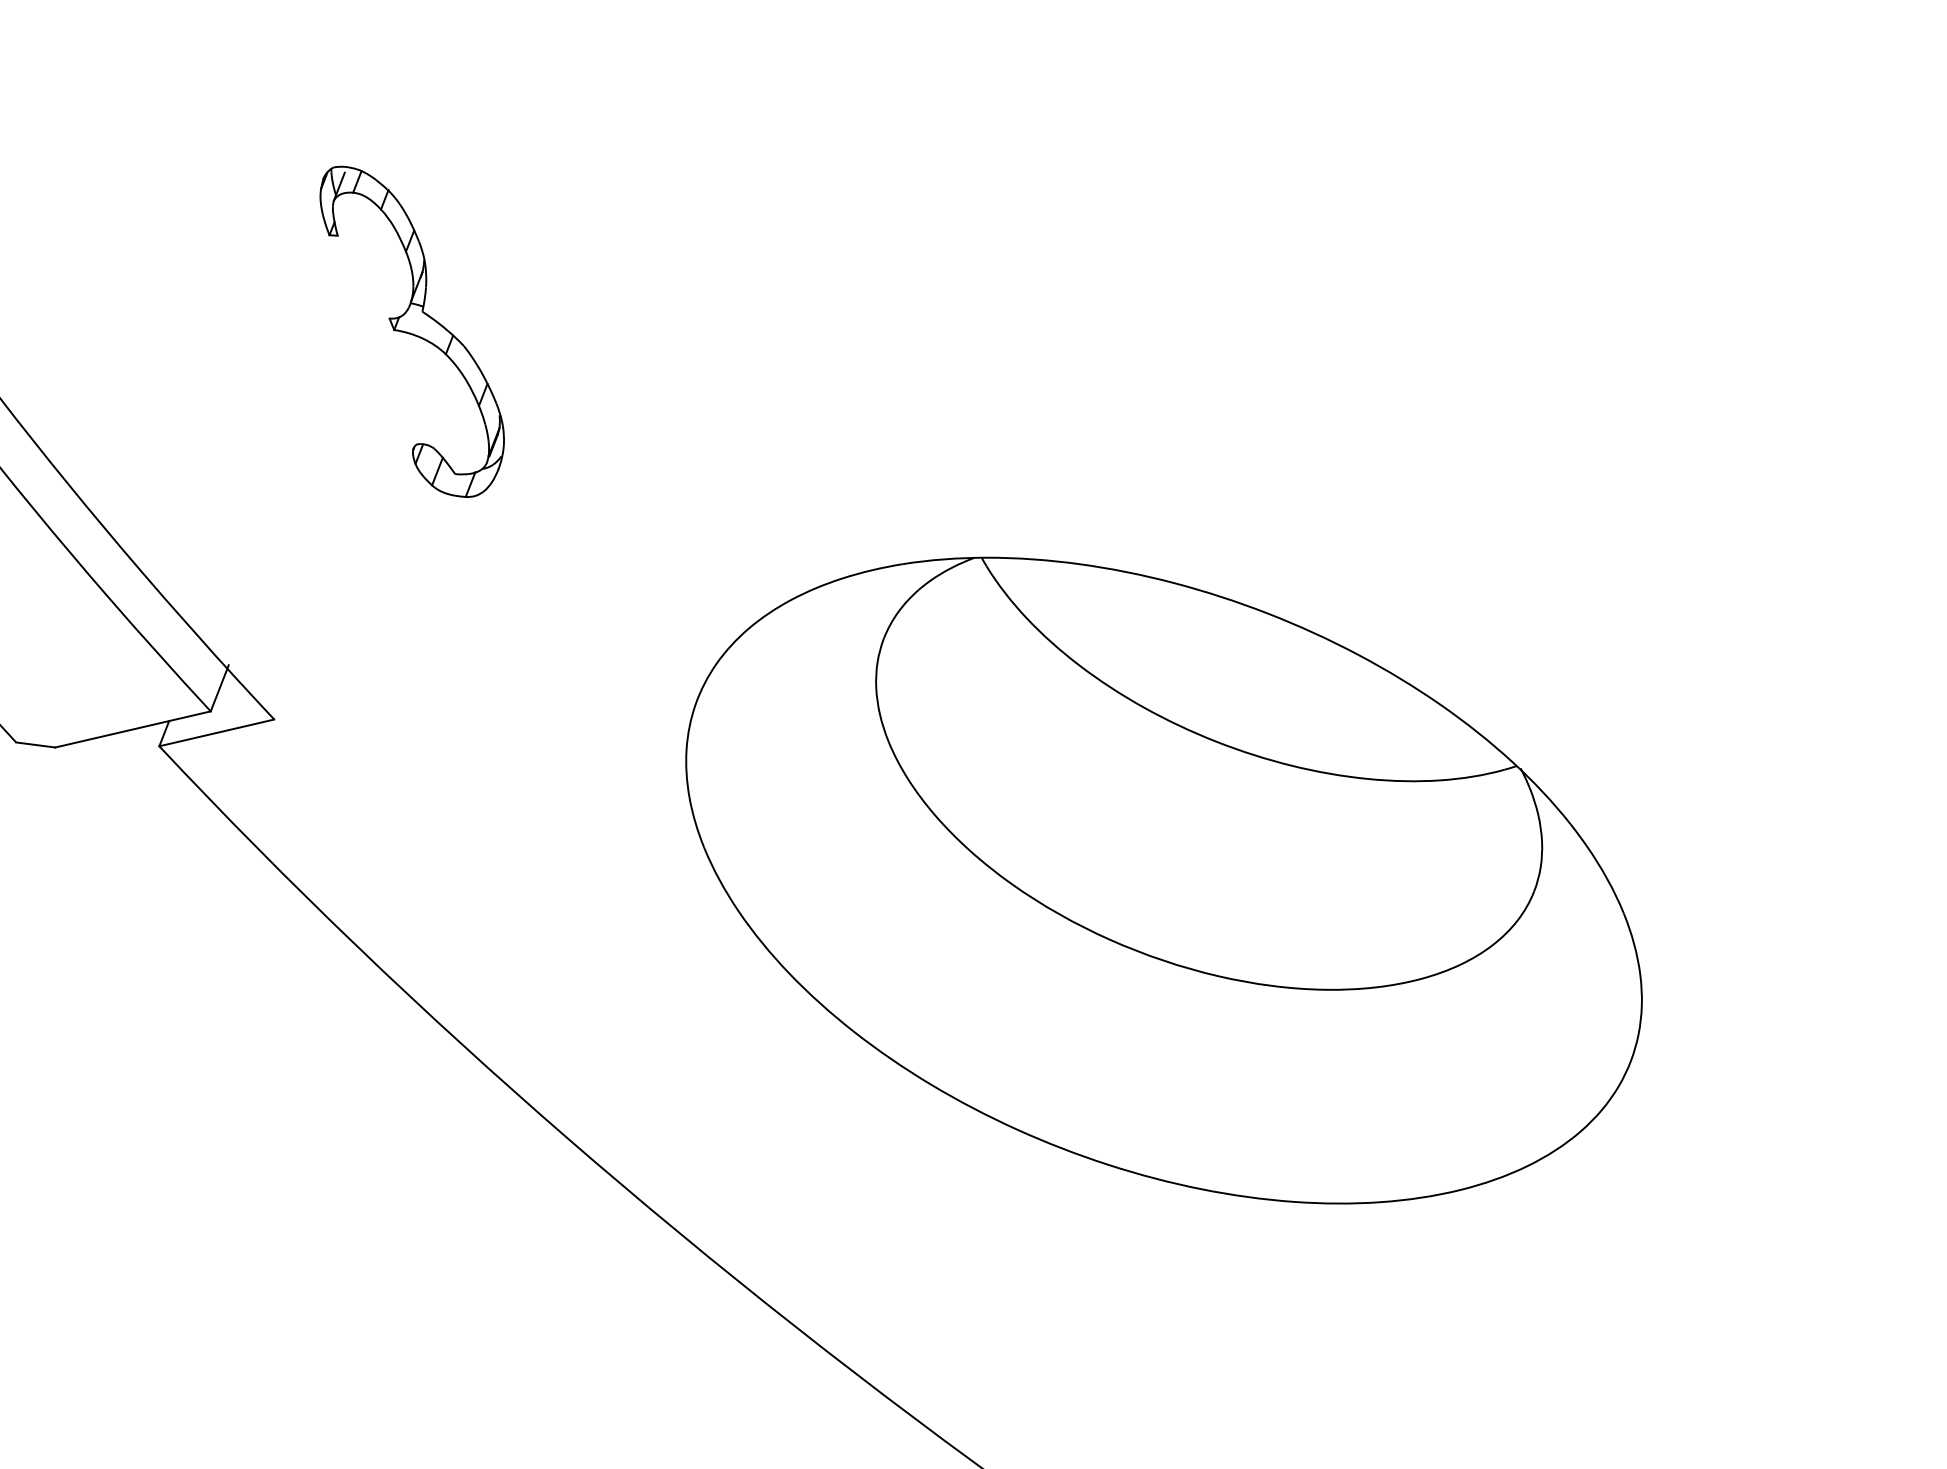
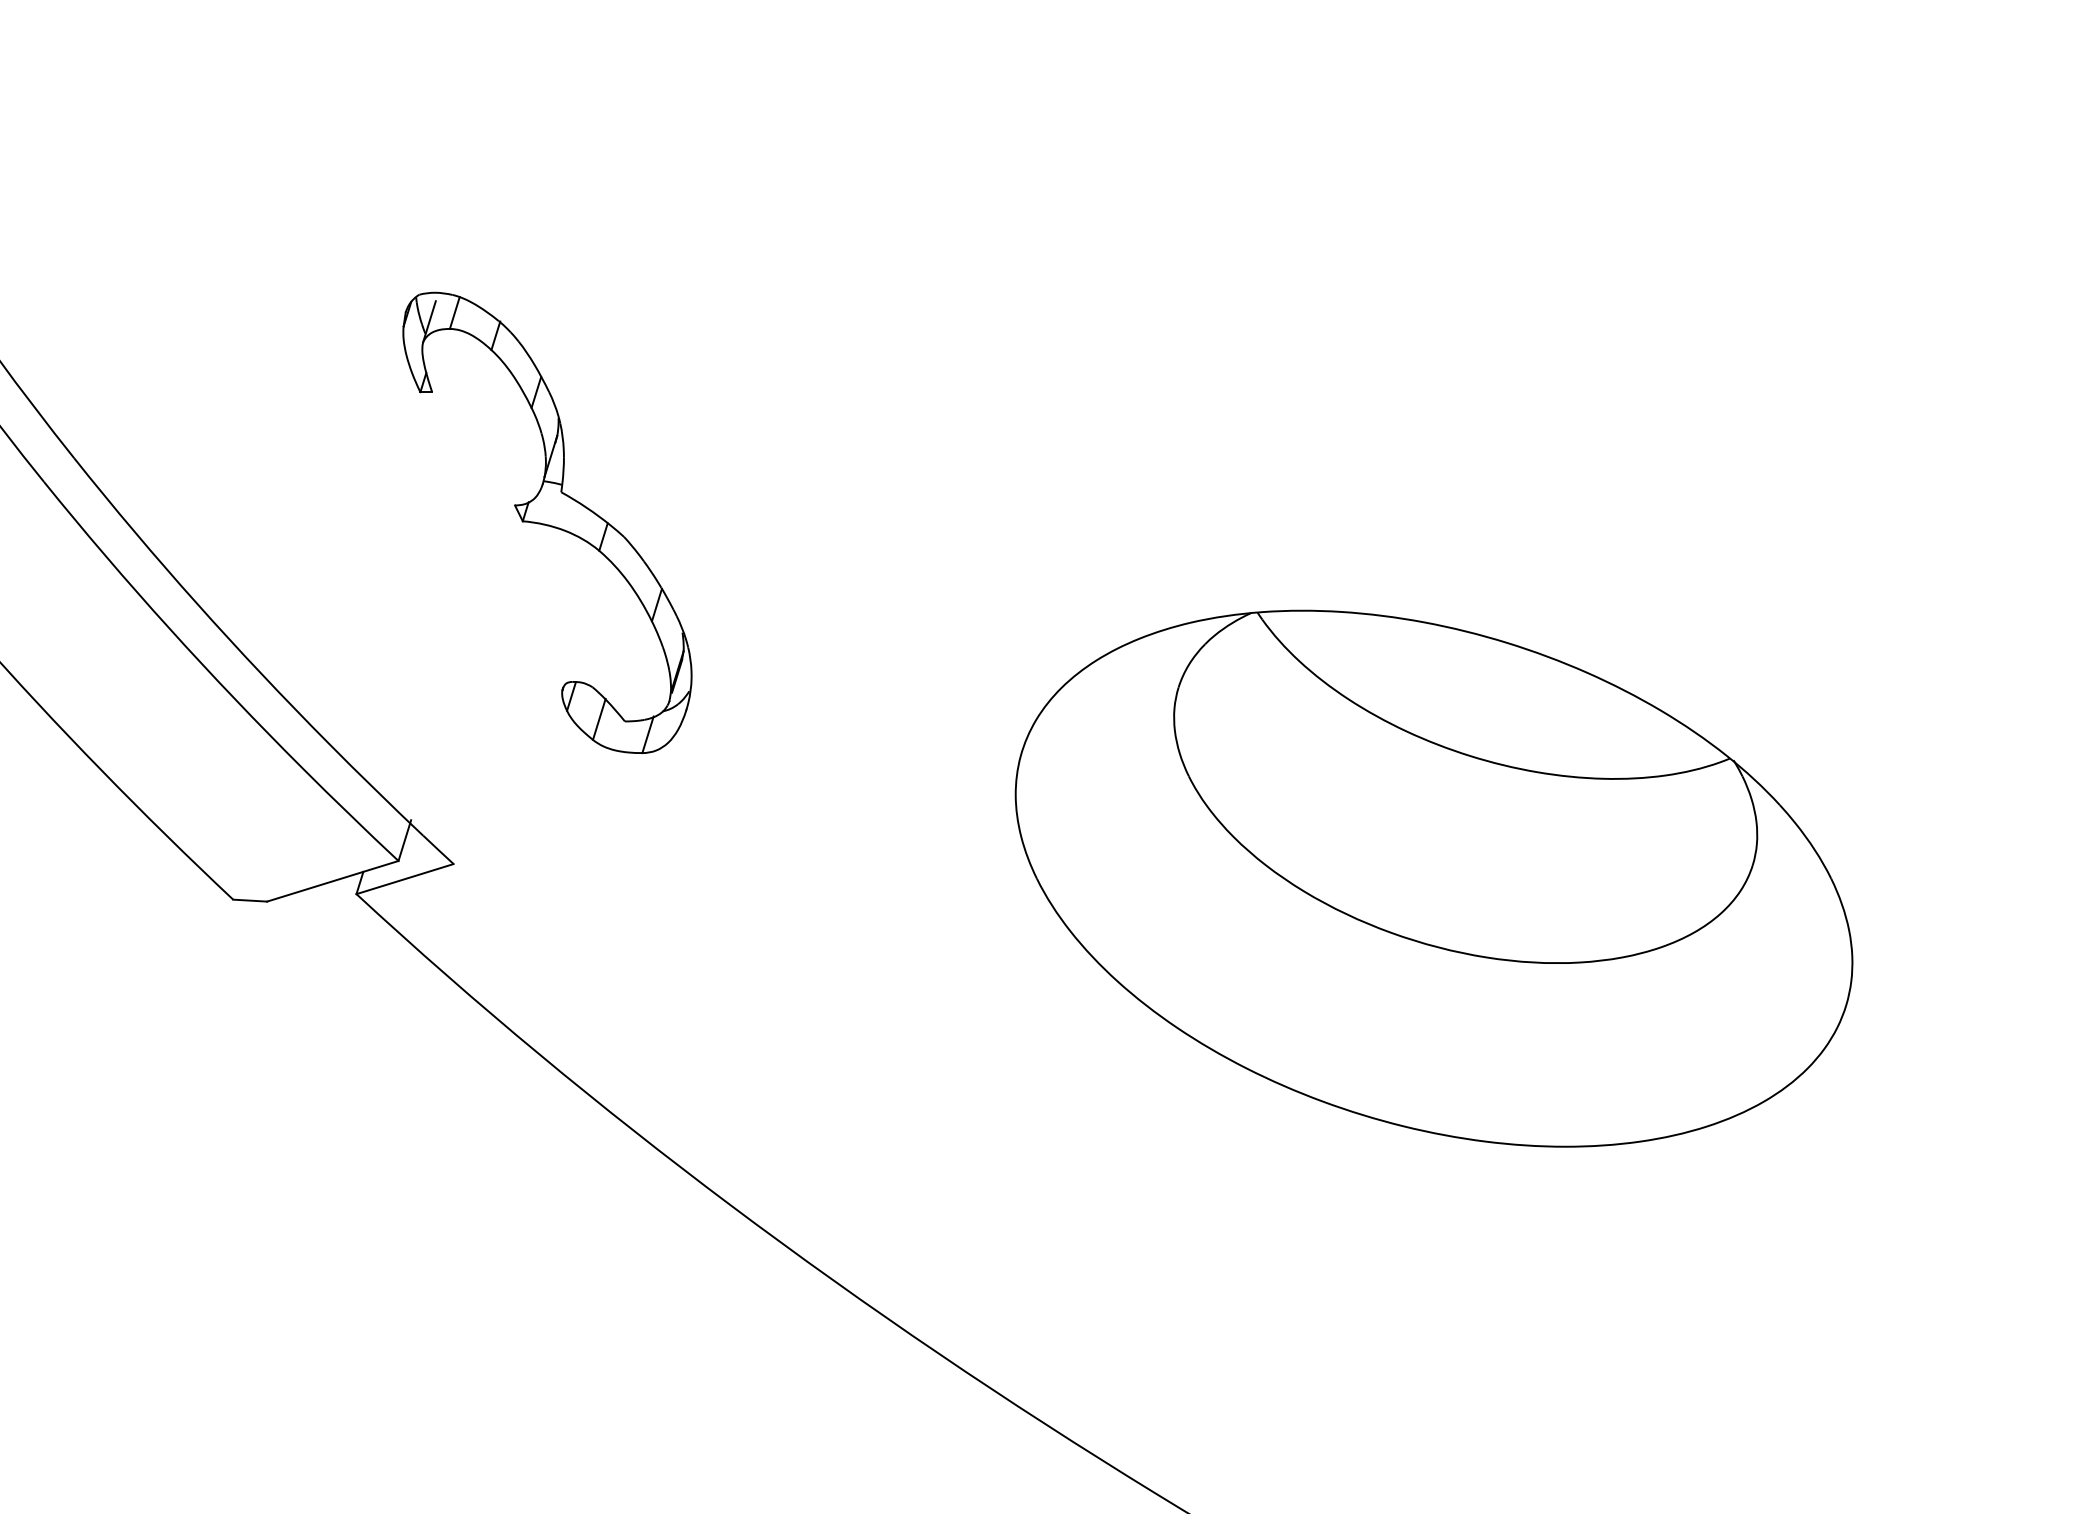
part: (411, 331) -> (547, 522), size x1.67
part: (1163, 880) -> (1433, 878), moved

